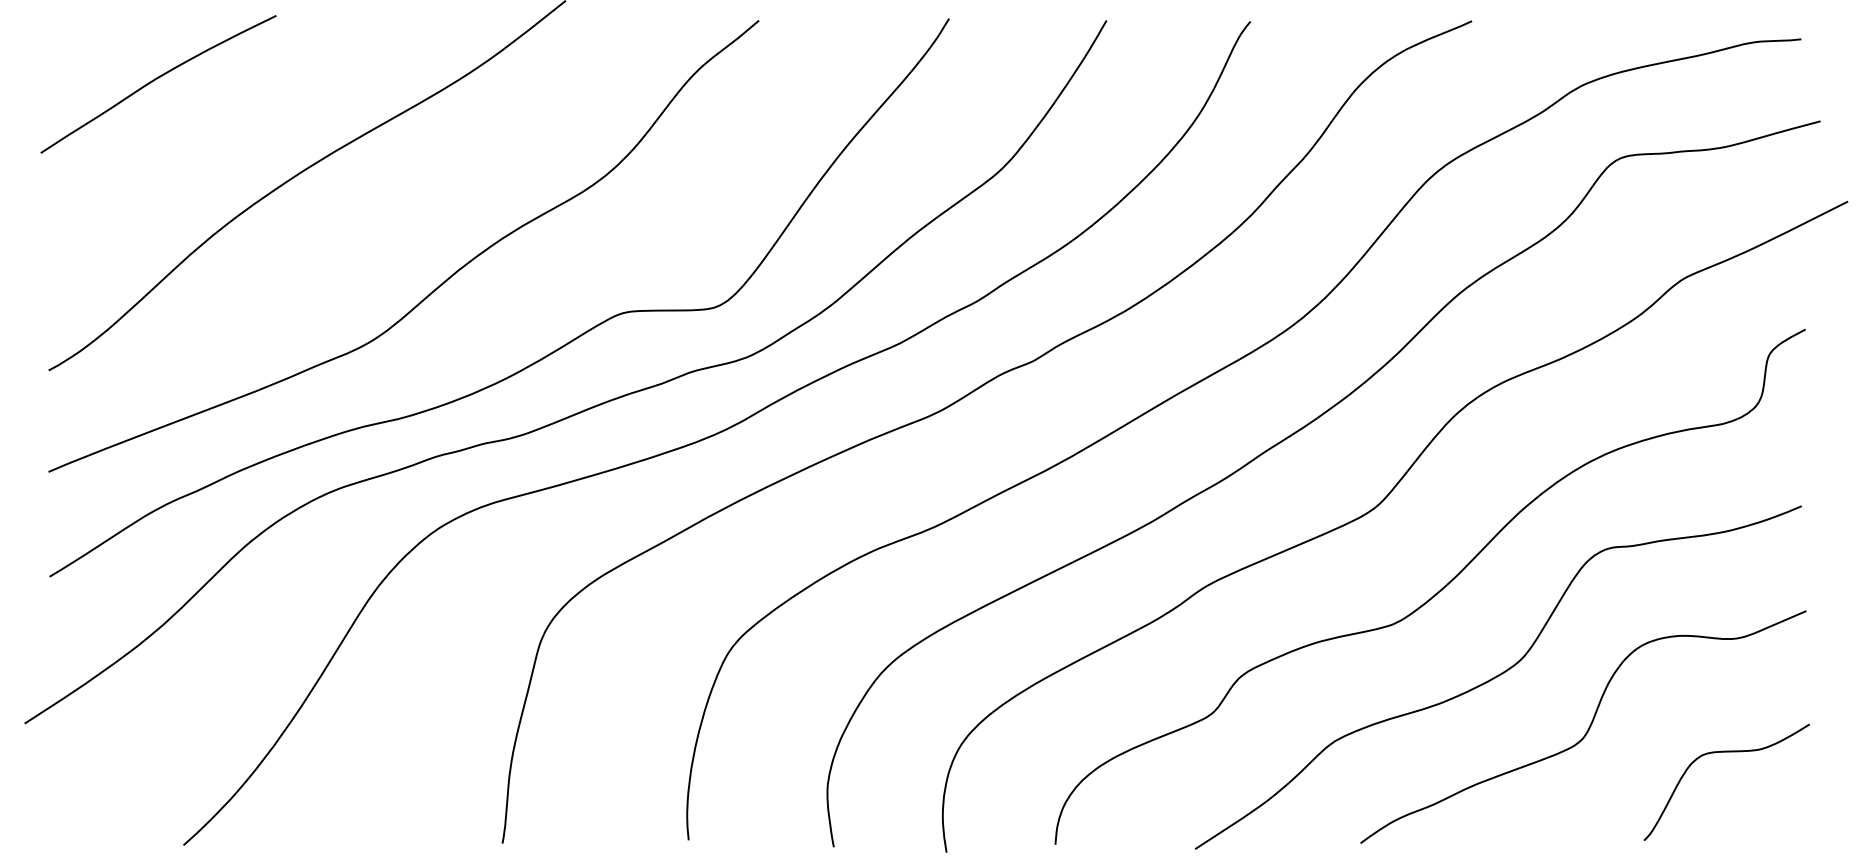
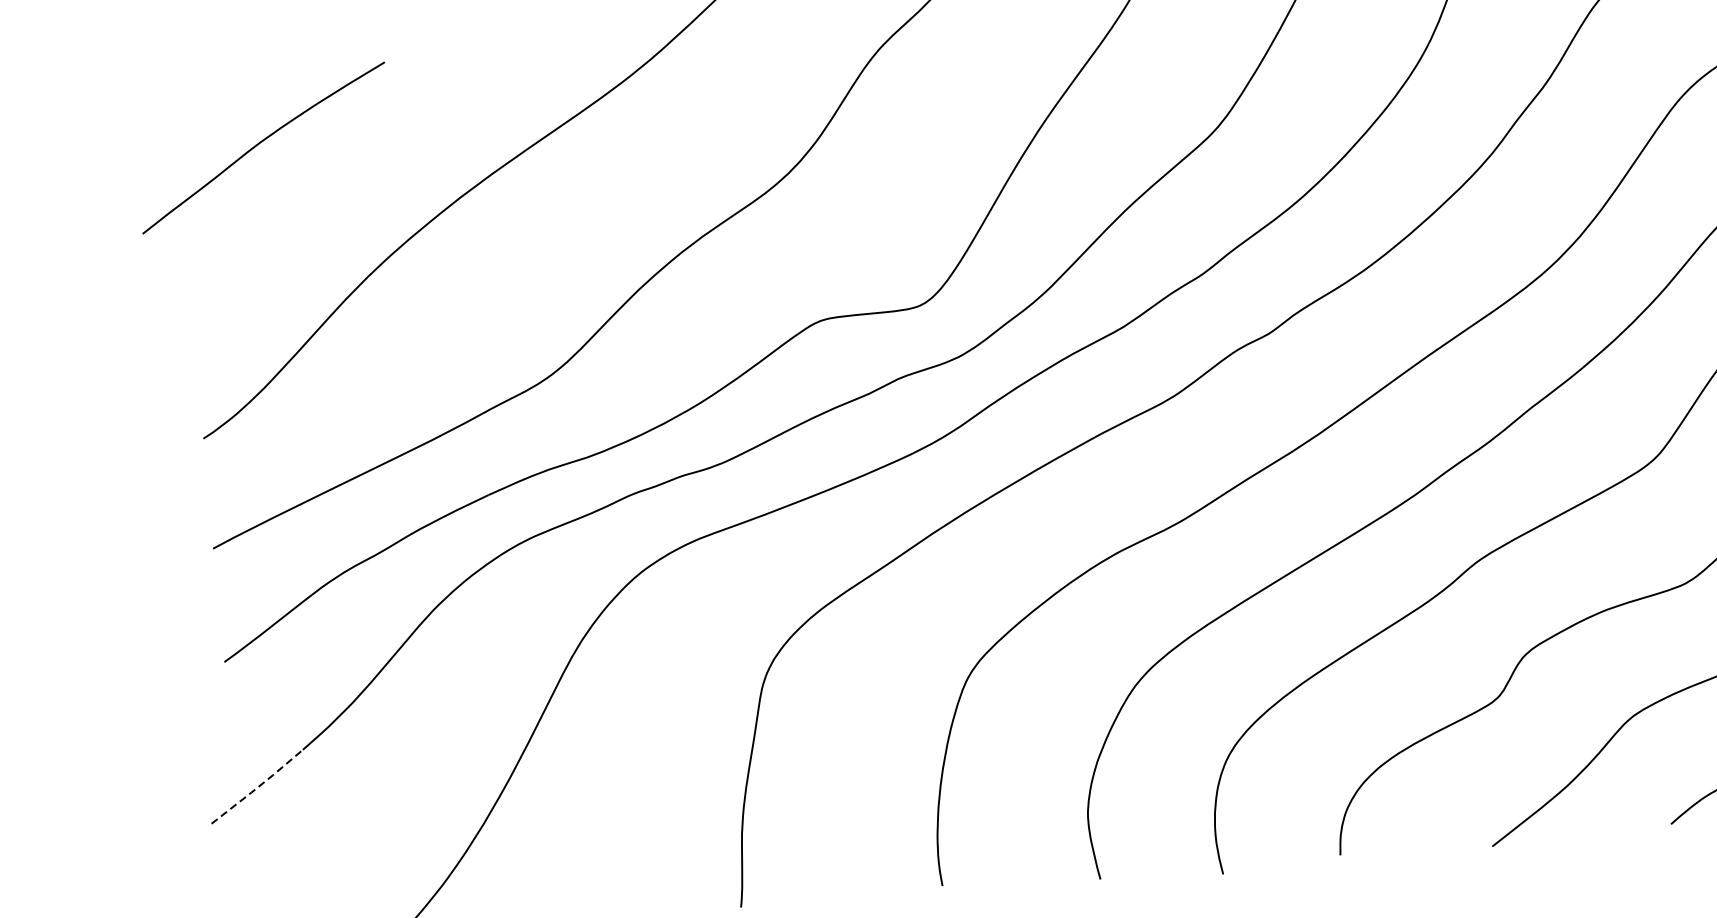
curve: (155, 80) -> (259, 144), moved
line: (70, 693) -> (258, 786), solid -> dashed

